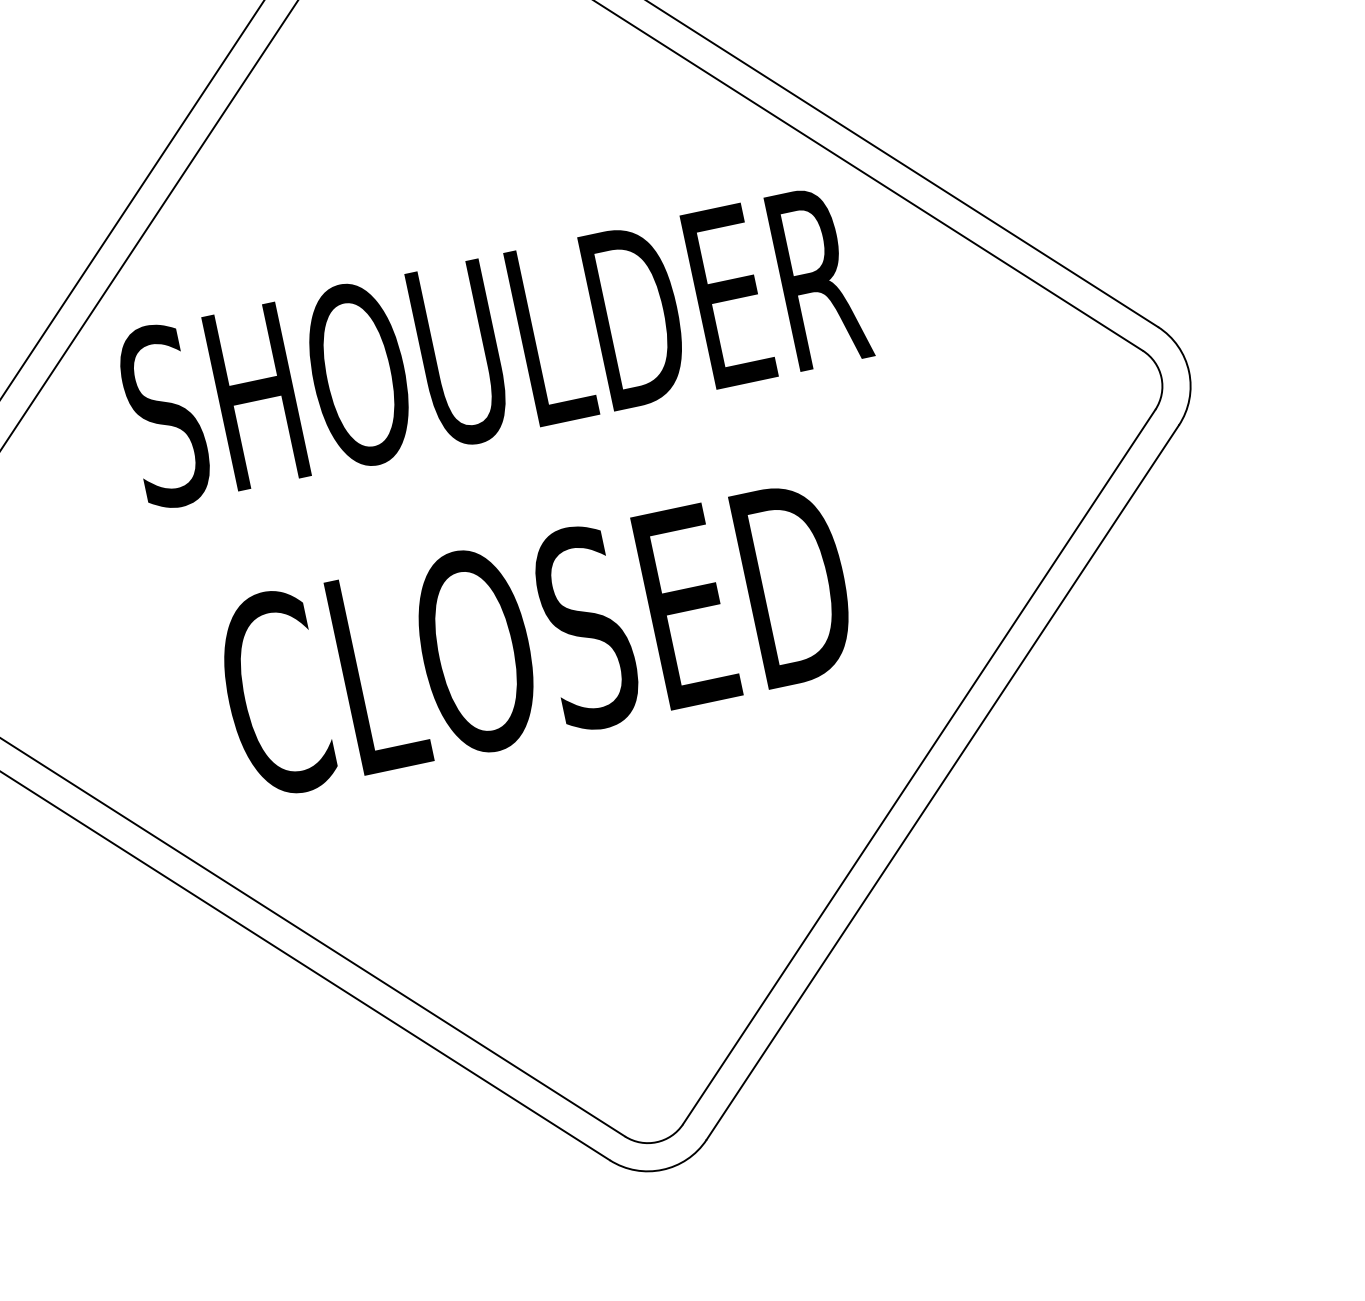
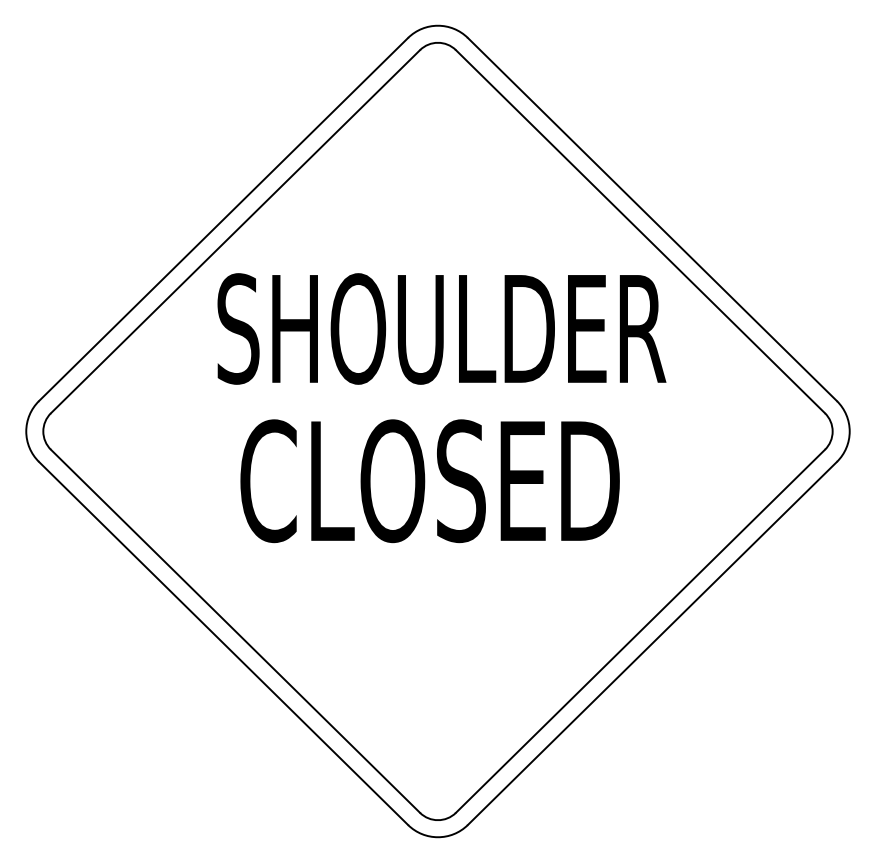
text: (535, 639) -> (429, 481), moved

